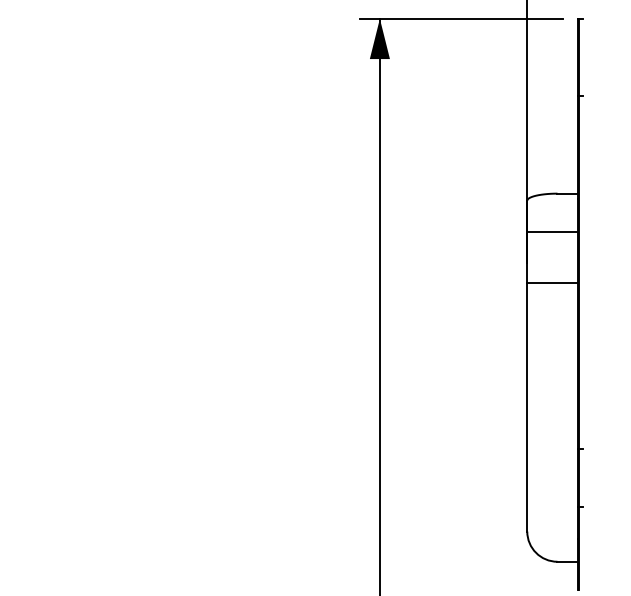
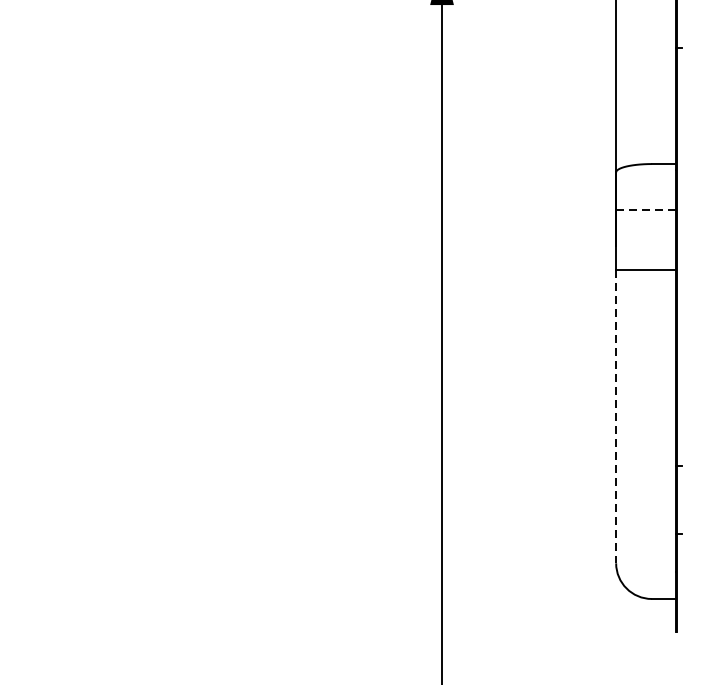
line: (552, 232) -> (645, 209), solid -> dashed
line: (527, 408) -> (616, 417), solid -> dashed

